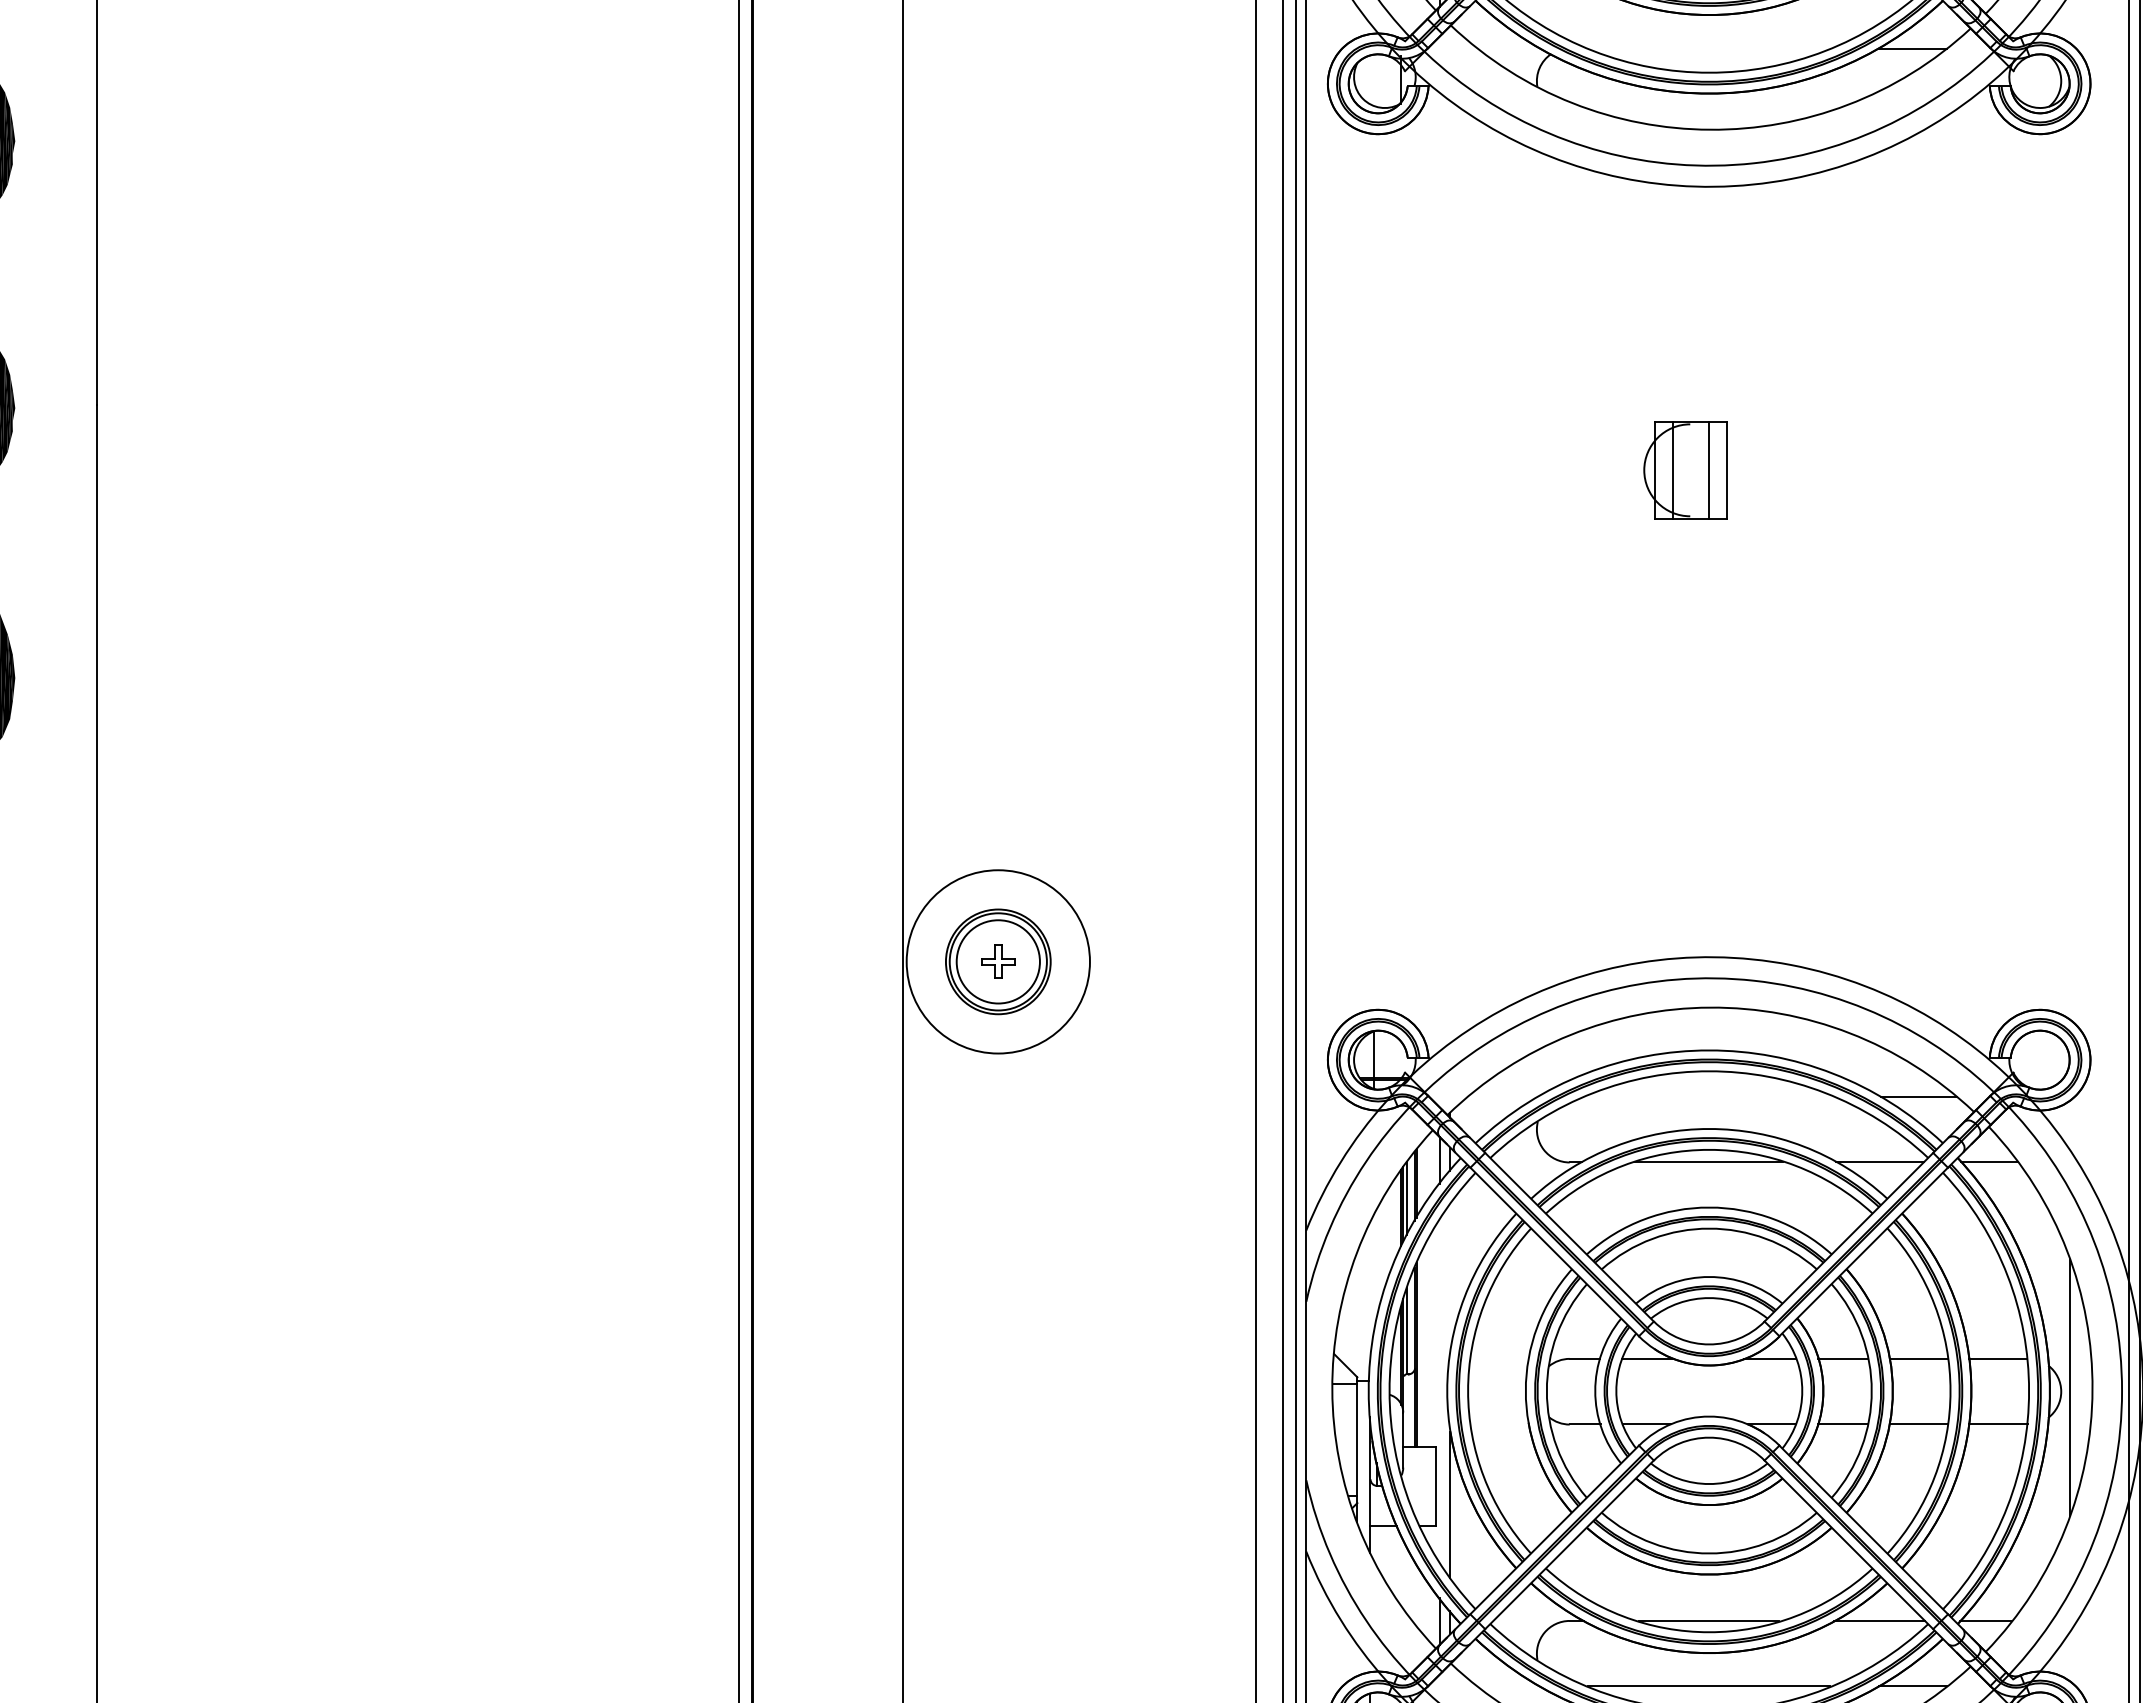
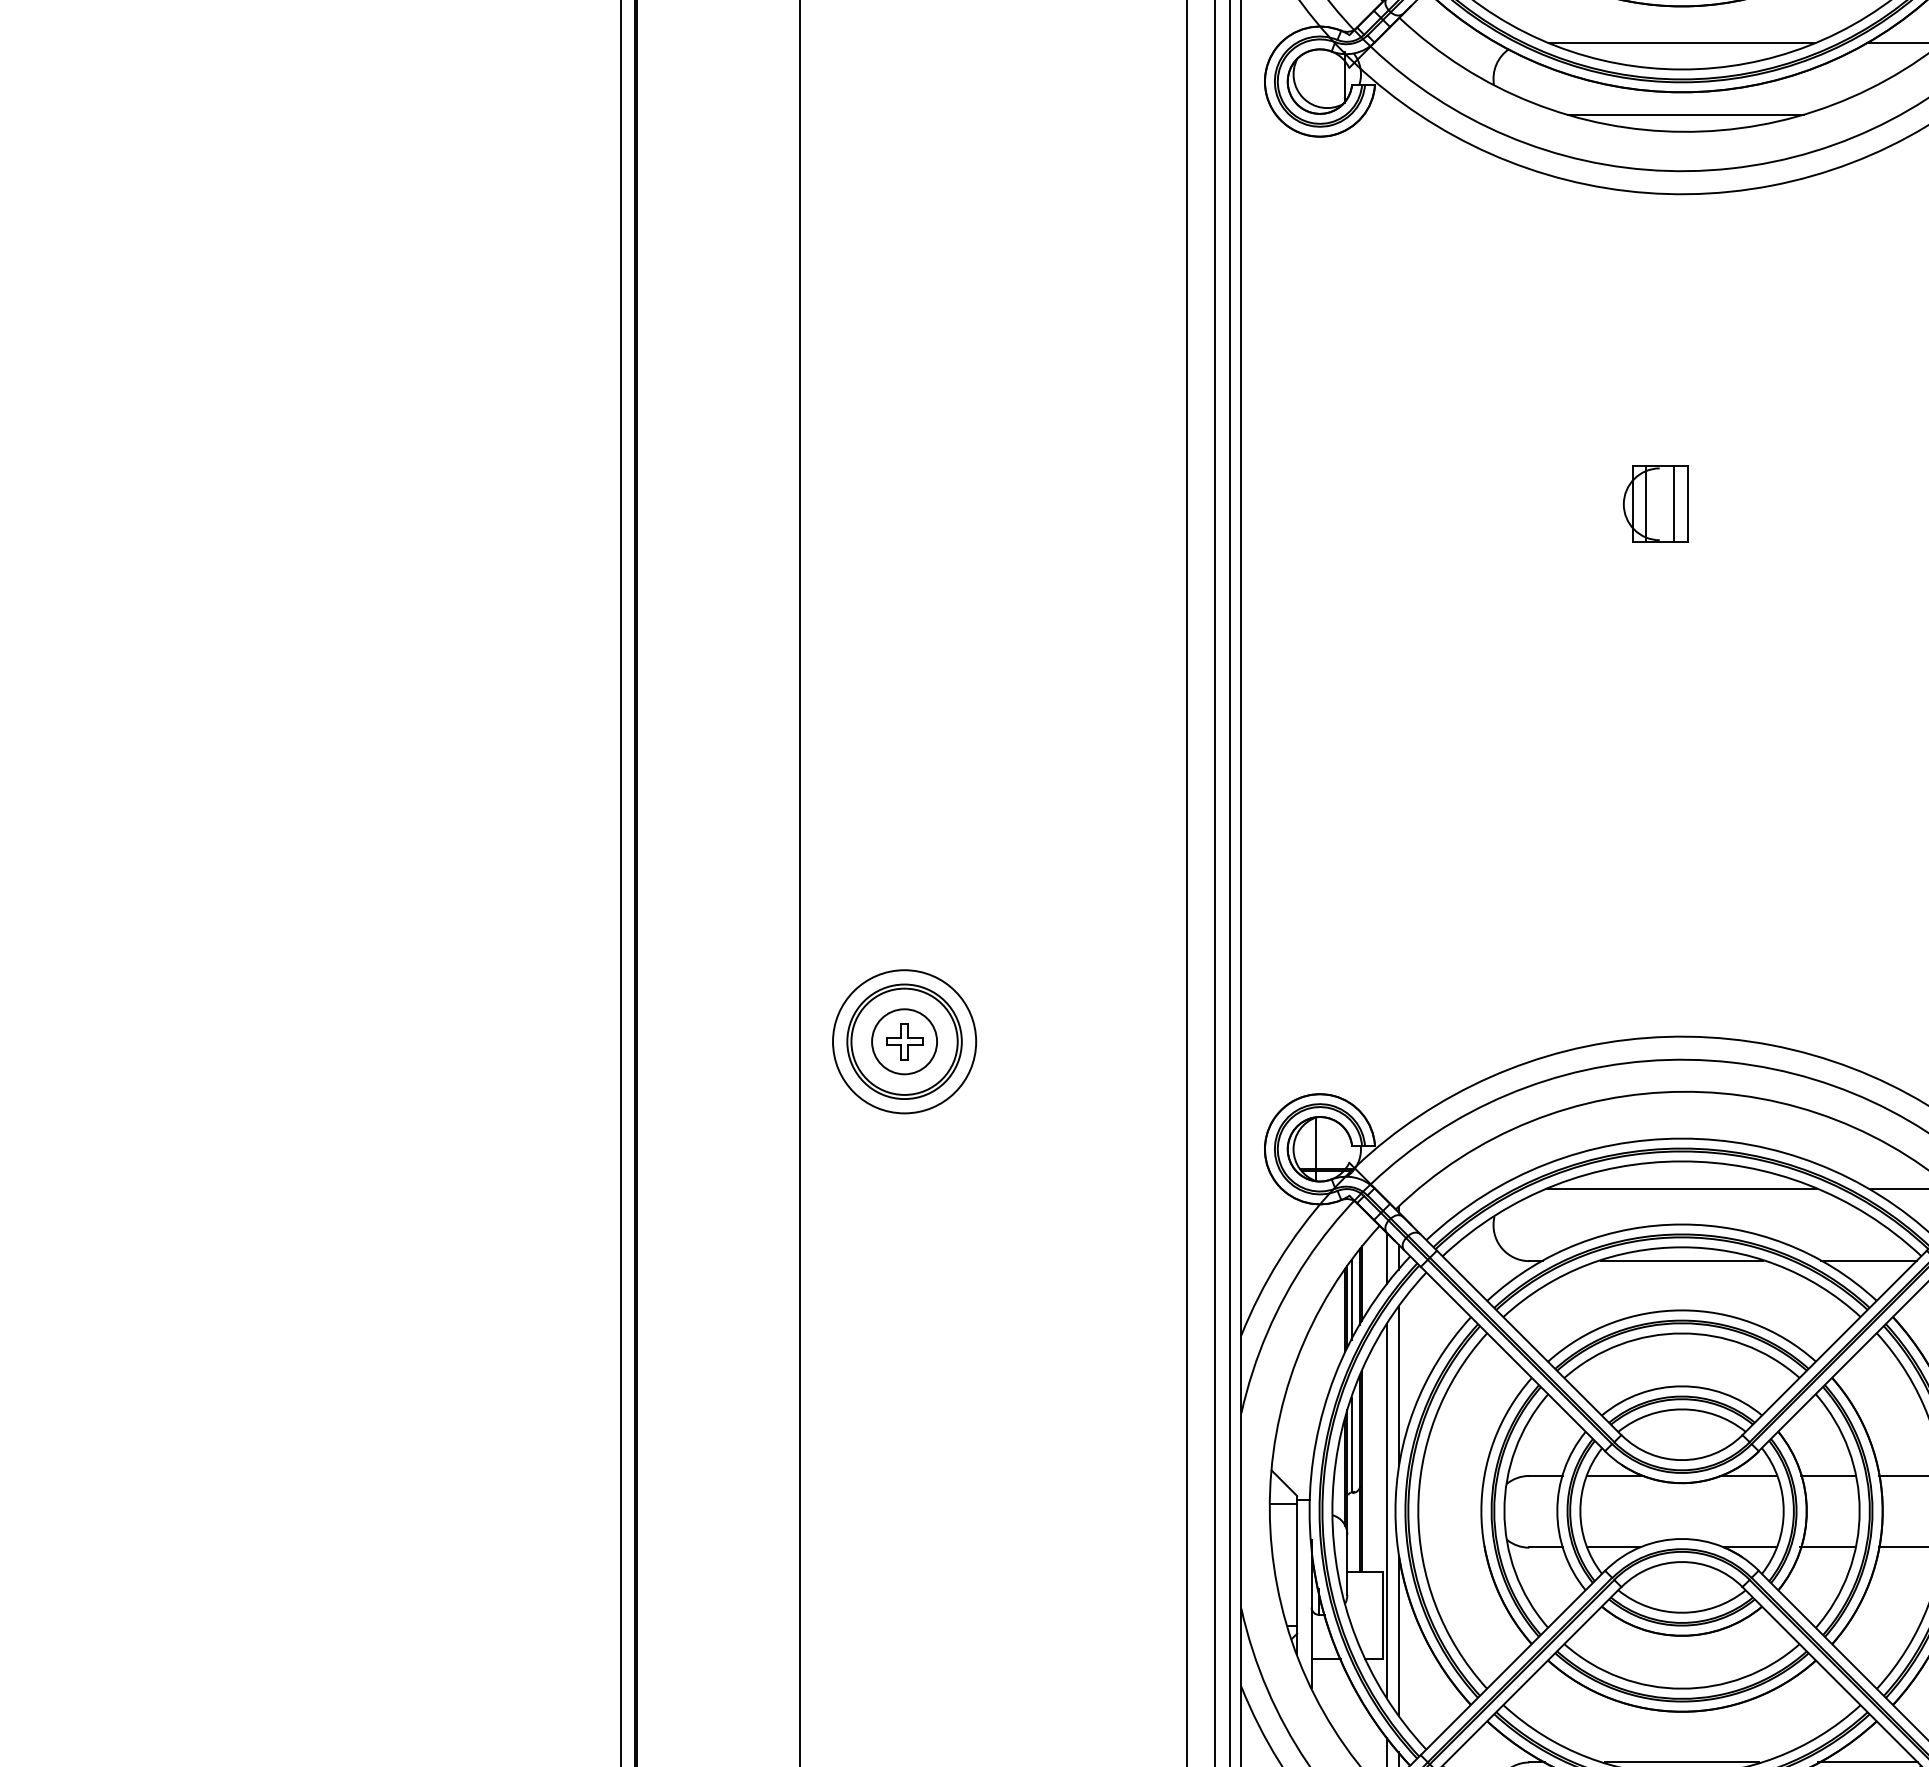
line: (1708, 48) -> (1681, 43), added
line: (1712, 114) -> (1685, 115), added
part: (1685, 470) -> (1656, 504), size x0.71
circle: (997, 961) -> (903, 1041), size x0.71
circle: (998, 961) -> (904, 1041), size x0.71
line: (1709, 1096) -> (1682, 1188), added
line: (1450, 1276) -> (1399, 1385), added
line: (1439, 1390) -> (1387, 1510), added

